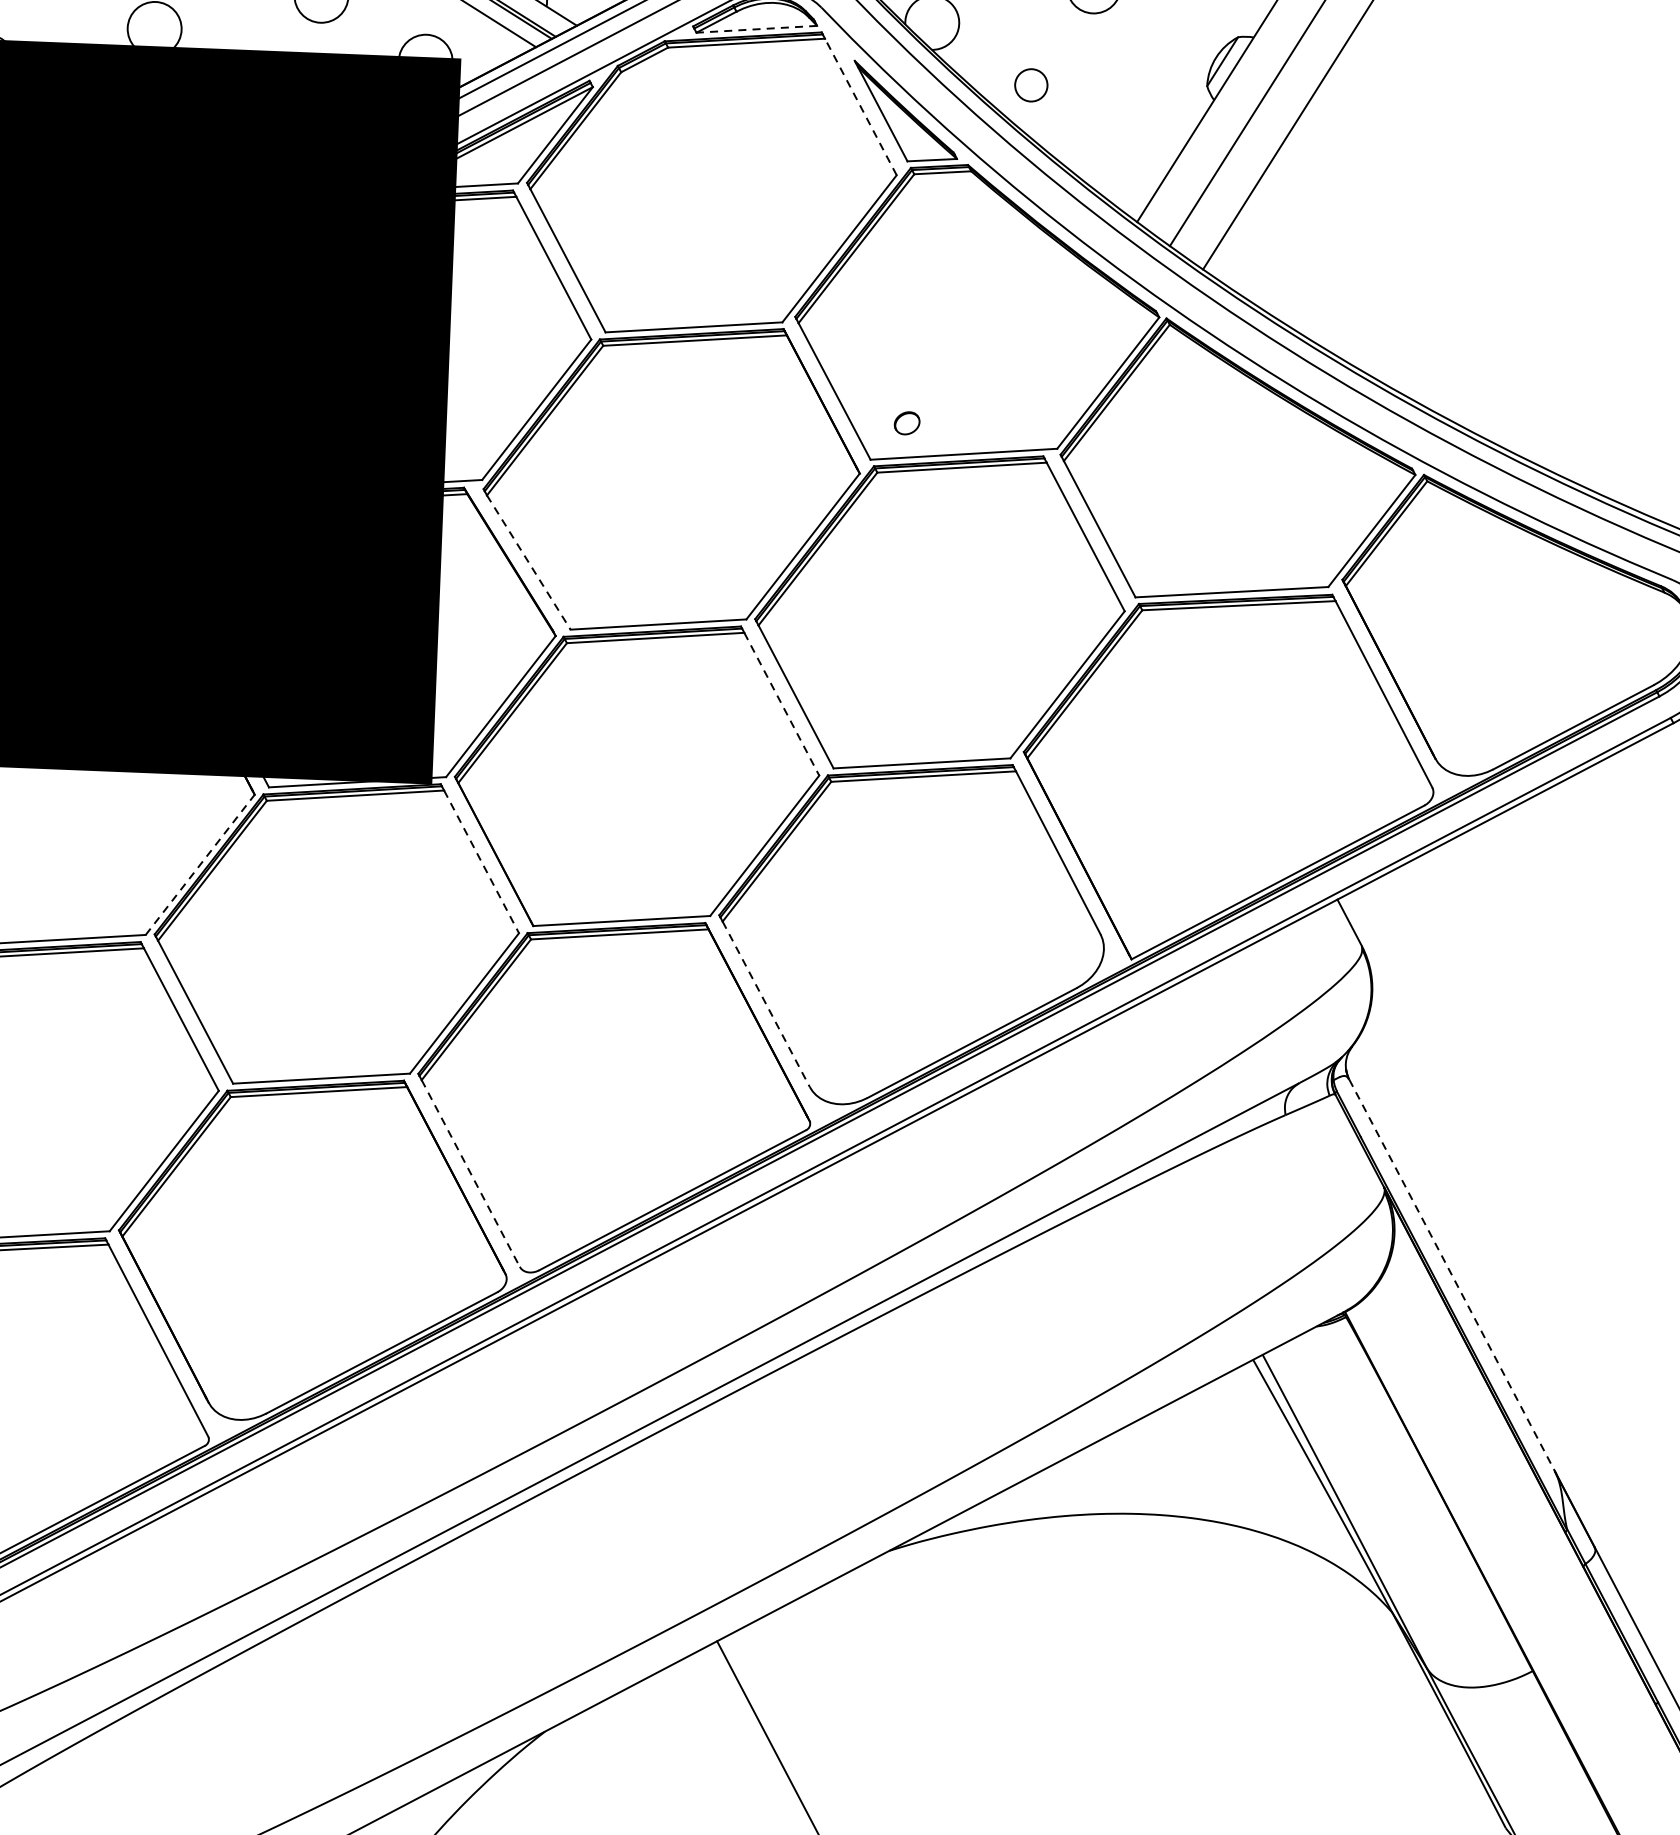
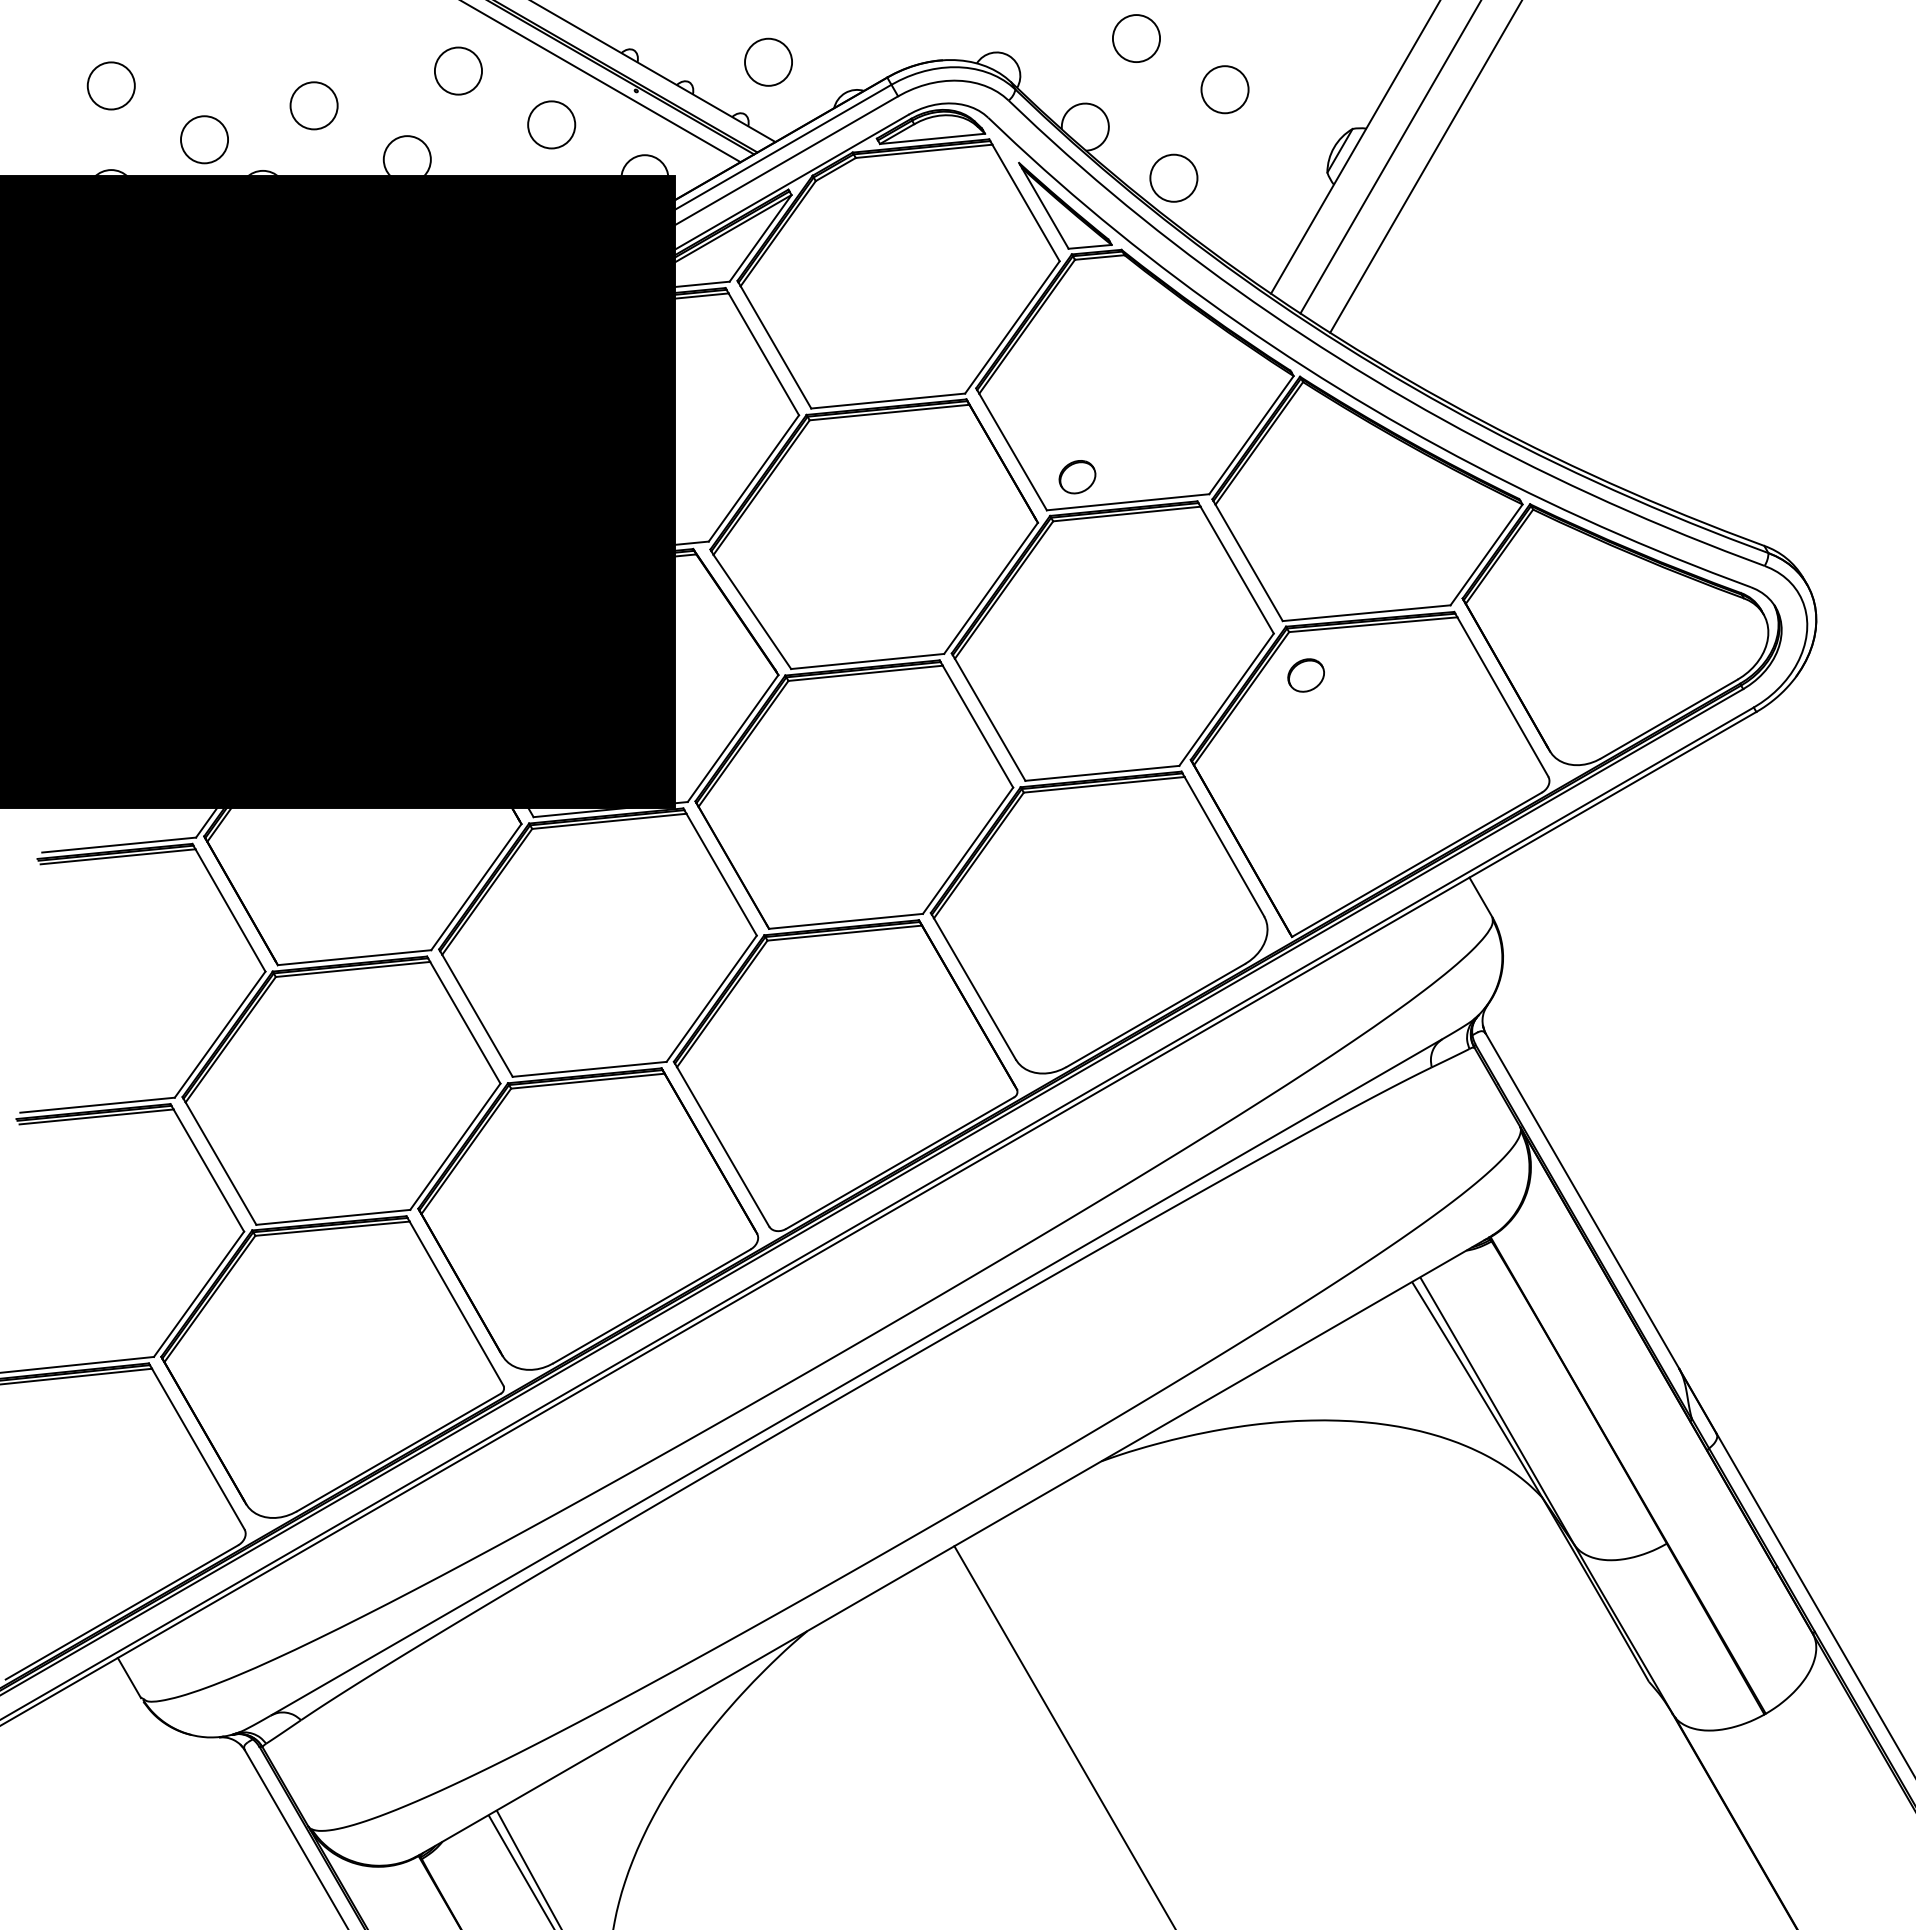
line: (756, 28) -> (932, 138), dashed -> solid
circle: (1030, 84) -> (1173, 177), size x1.67
line: (860, 106) -> (1025, 202), dashed -> solid
part: (907, 423) -> (1077, 477), size x1.67
line: (528, 563) -> (752, 612), dashed -> solid
part: (1159, 660) -> (1305, 675), added
line: (782, 705) -> (978, 727), dashed -> solid
line: (481, 862) -> (721, 875), dashed -> solid
line: (200, 865) -> (476, 887), dashed -> solid
line: (765, 1004) -> (974, 989), dashed -> solid
line: (471, 1174) -> (723, 1147), dashed -> solid
line: (1451, 1275) -> (1582, 1201), dashed -> solid

